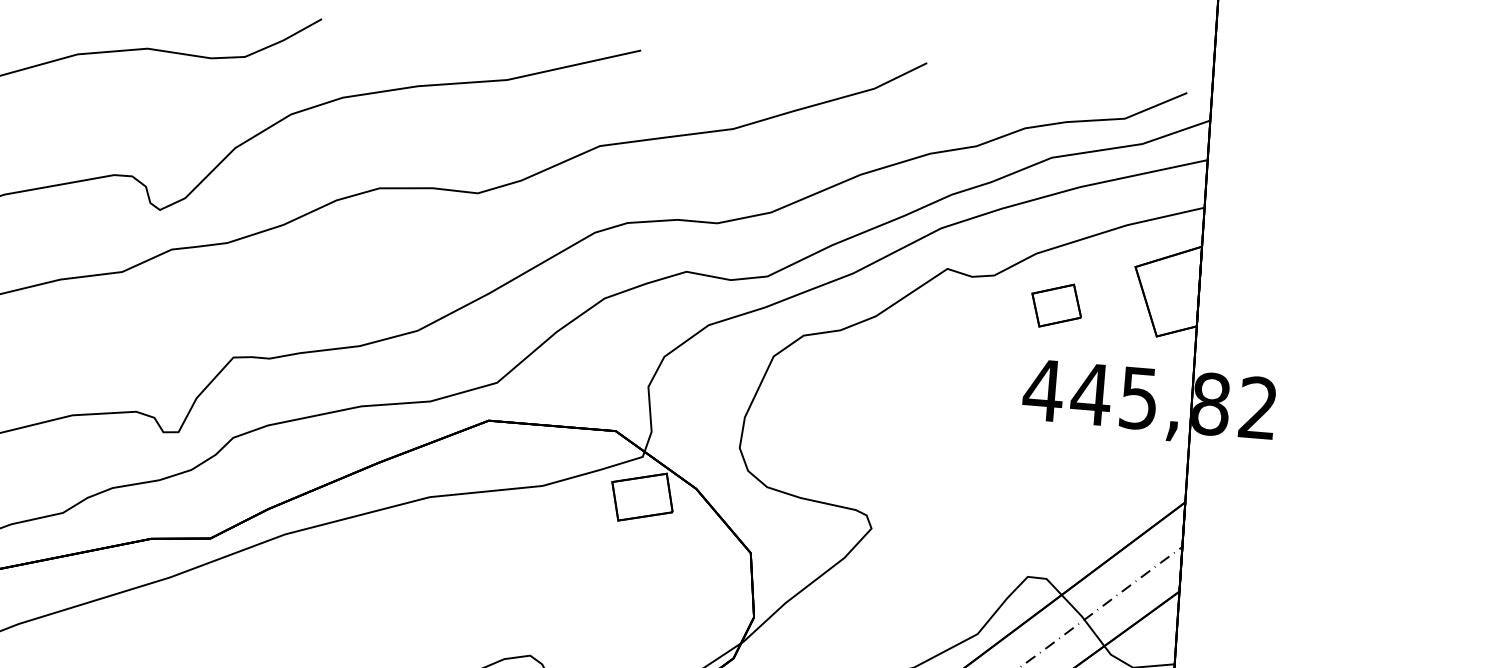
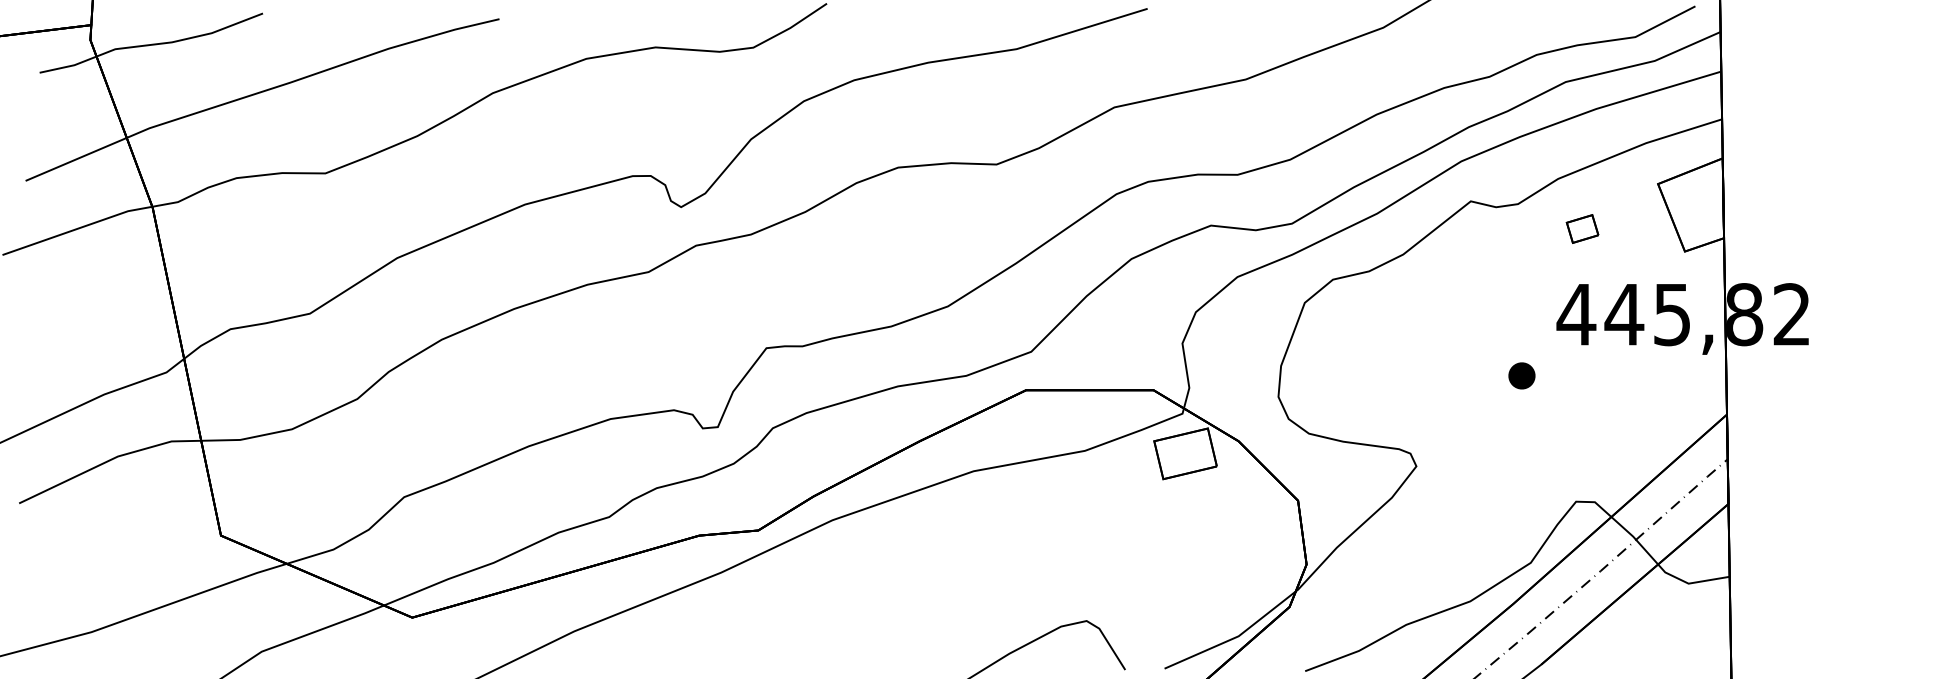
part: (1056, 305) -> (1582, 228), size x0.62
part: (983, 446) -> (1521, 375), added

